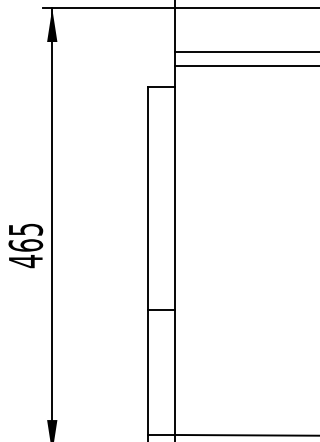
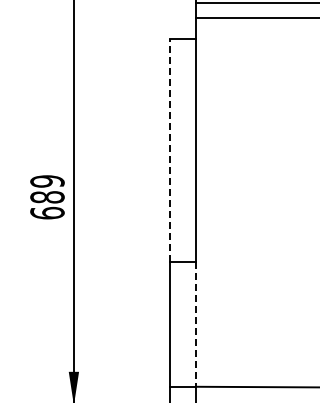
line: (147, 198) -> (169, 150), solid -> dashed
text: (25, 245) -> (47, 197), 465 -> 689
line: (174, 372) -> (196, 324), solid -> dashed

